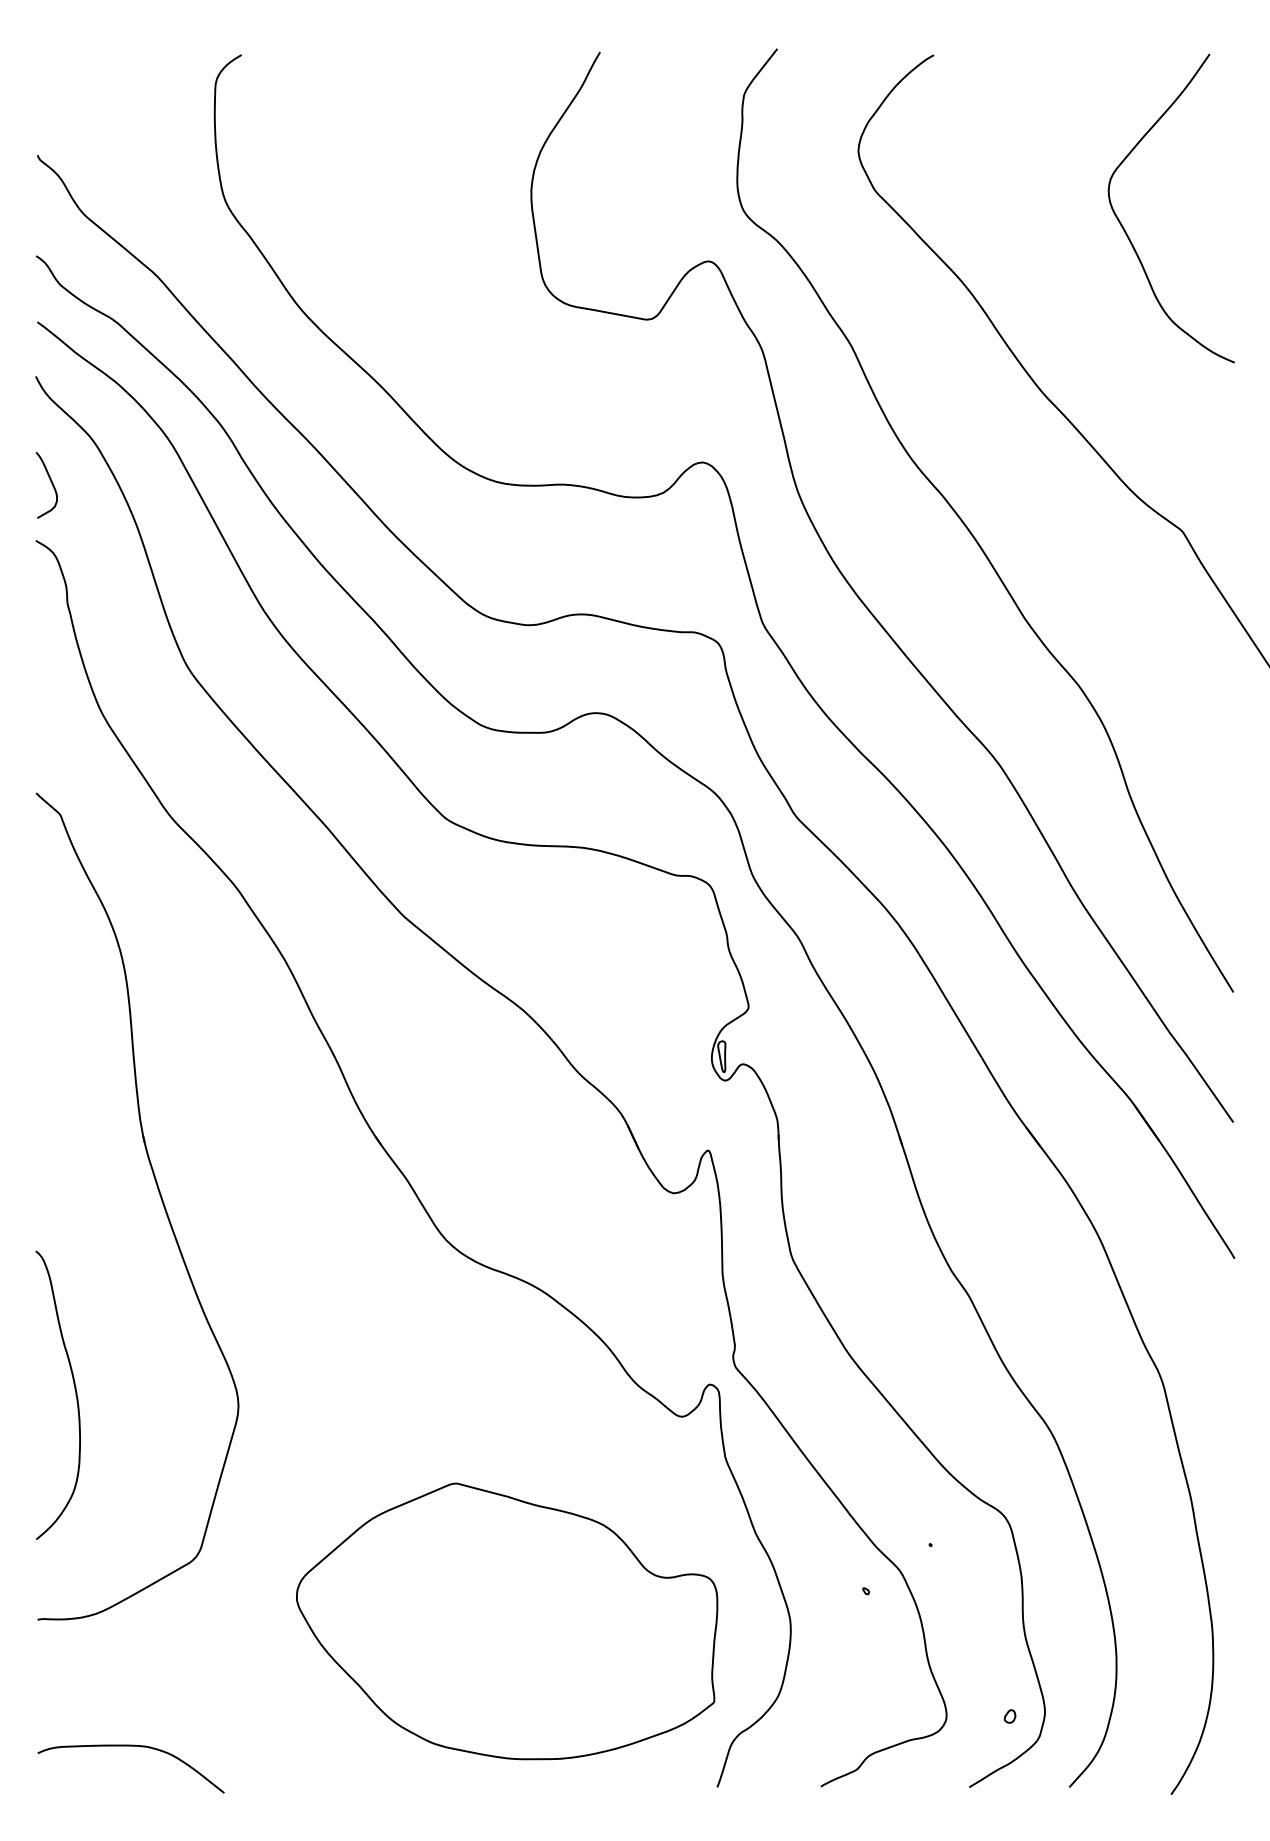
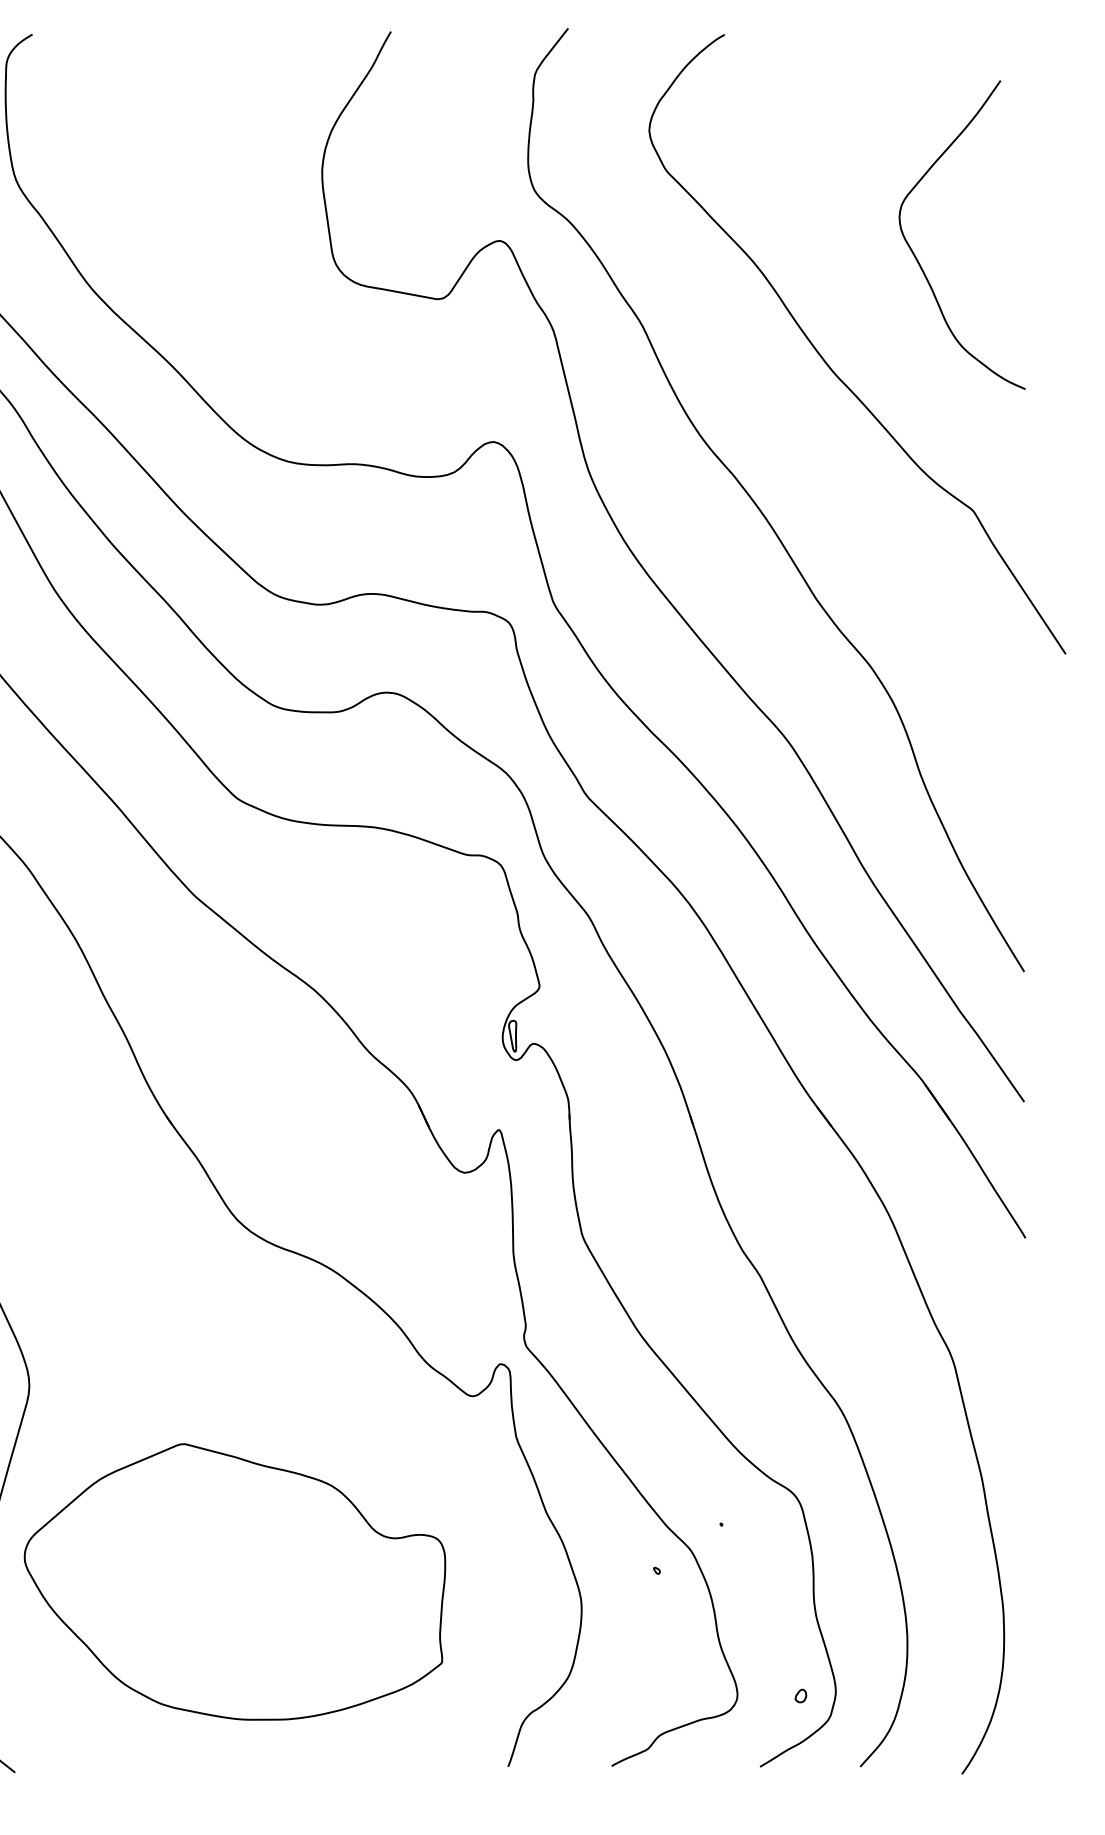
curve: (1126, 231) -> (917, 258), moved
part: (507, 1621) -> (235, 1582), moved

